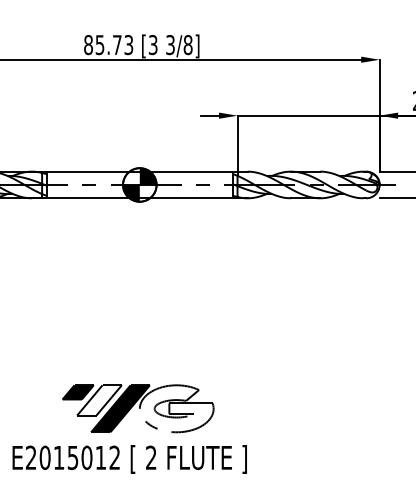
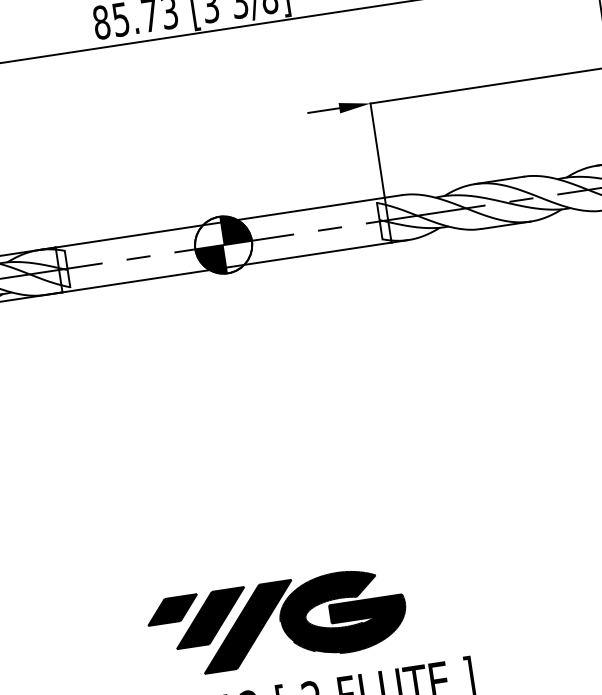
fill: (99, 400) -> (210, 618), added
fill: (176, 408) -> (342, 612), added

